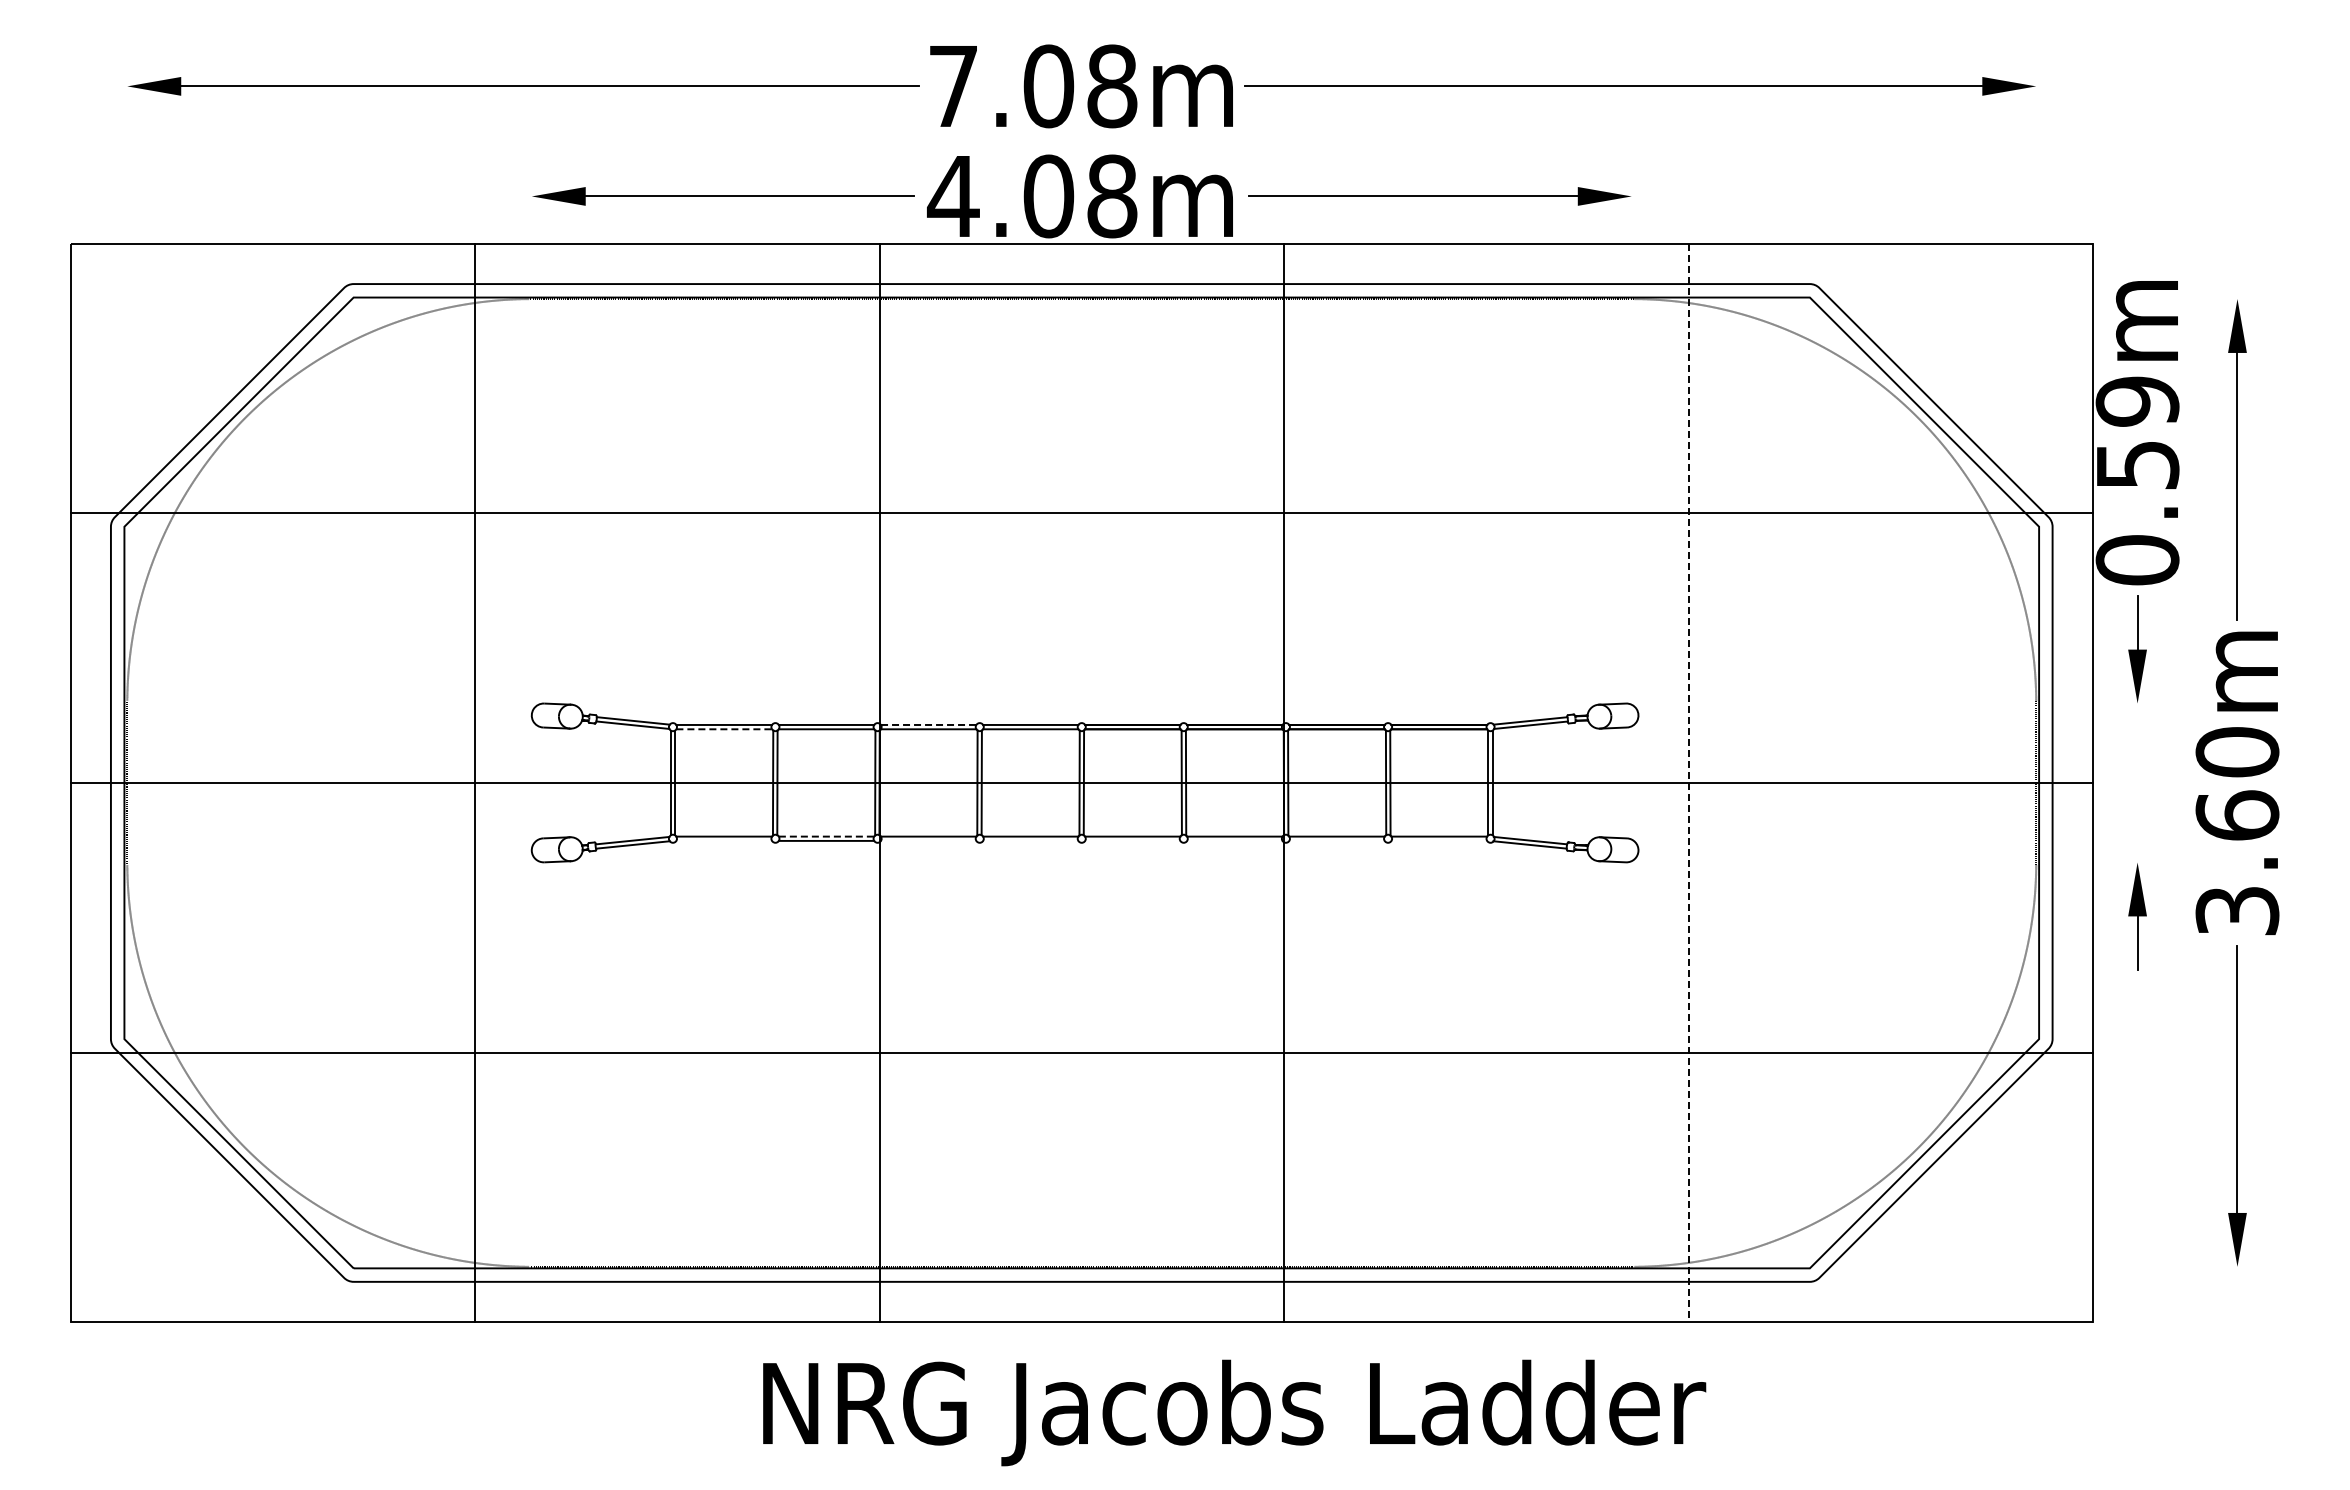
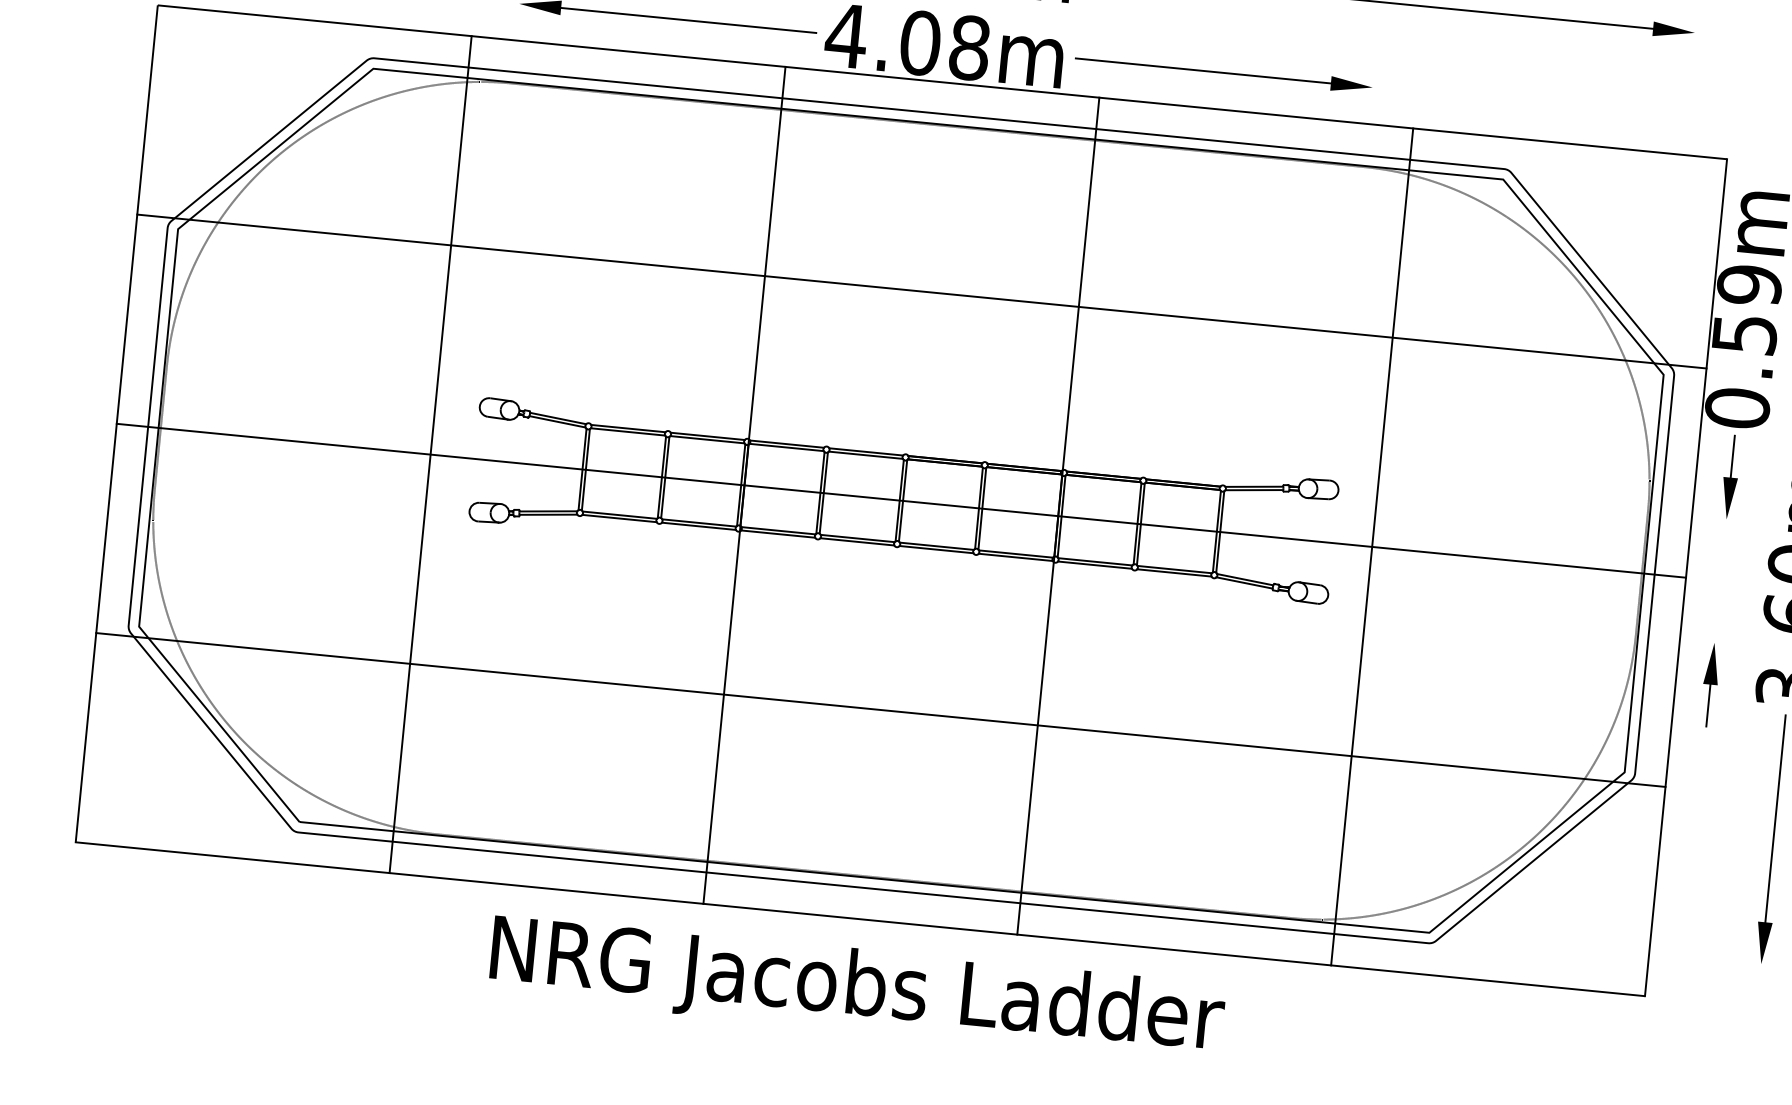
line: (928, 724) -> (786, 443), dashed -> solid
line: (724, 729) -> (628, 432), dashed -> solid
line: (1688, 783) -> (1372, 547), dashed -> solid
line: (826, 836) -> (699, 522), dashed -> solid
line: (724, 840) -> (619, 518), added
line: (928, 840) -> (778, 533), added
line: (1030, 840) -> (857, 541), added
line: (1132, 840) -> (936, 549), added
line: (1234, 840) -> (1015, 557), added
line: (1336, 840) -> (1094, 564), added
line: (1439, 840) -> (1174, 572), added
text: (1234, 1412) -> (857, 989), moved

